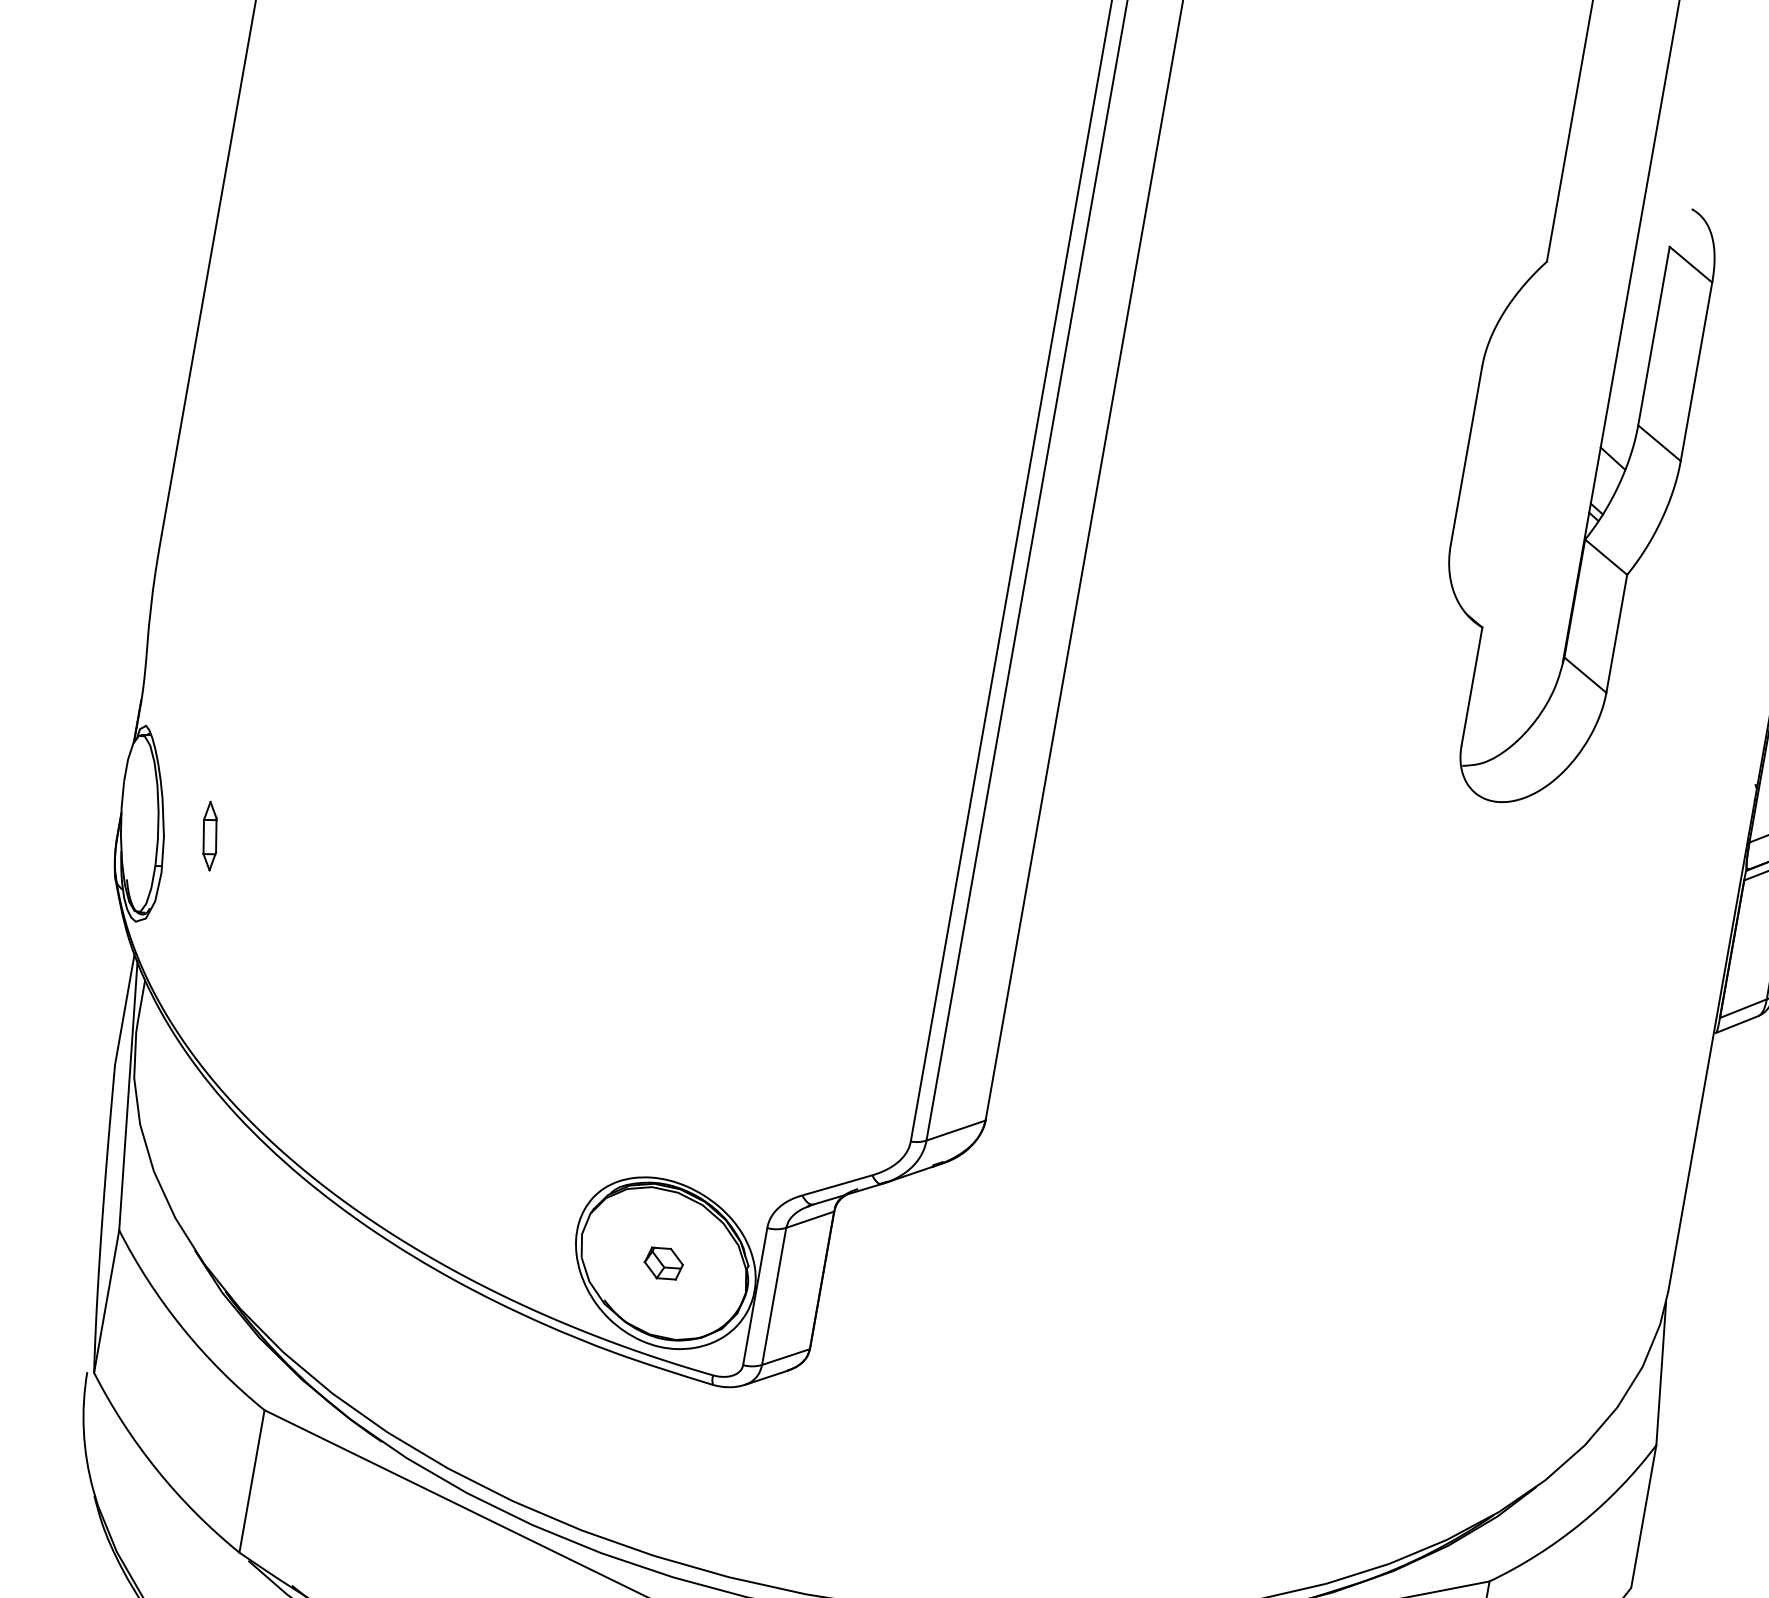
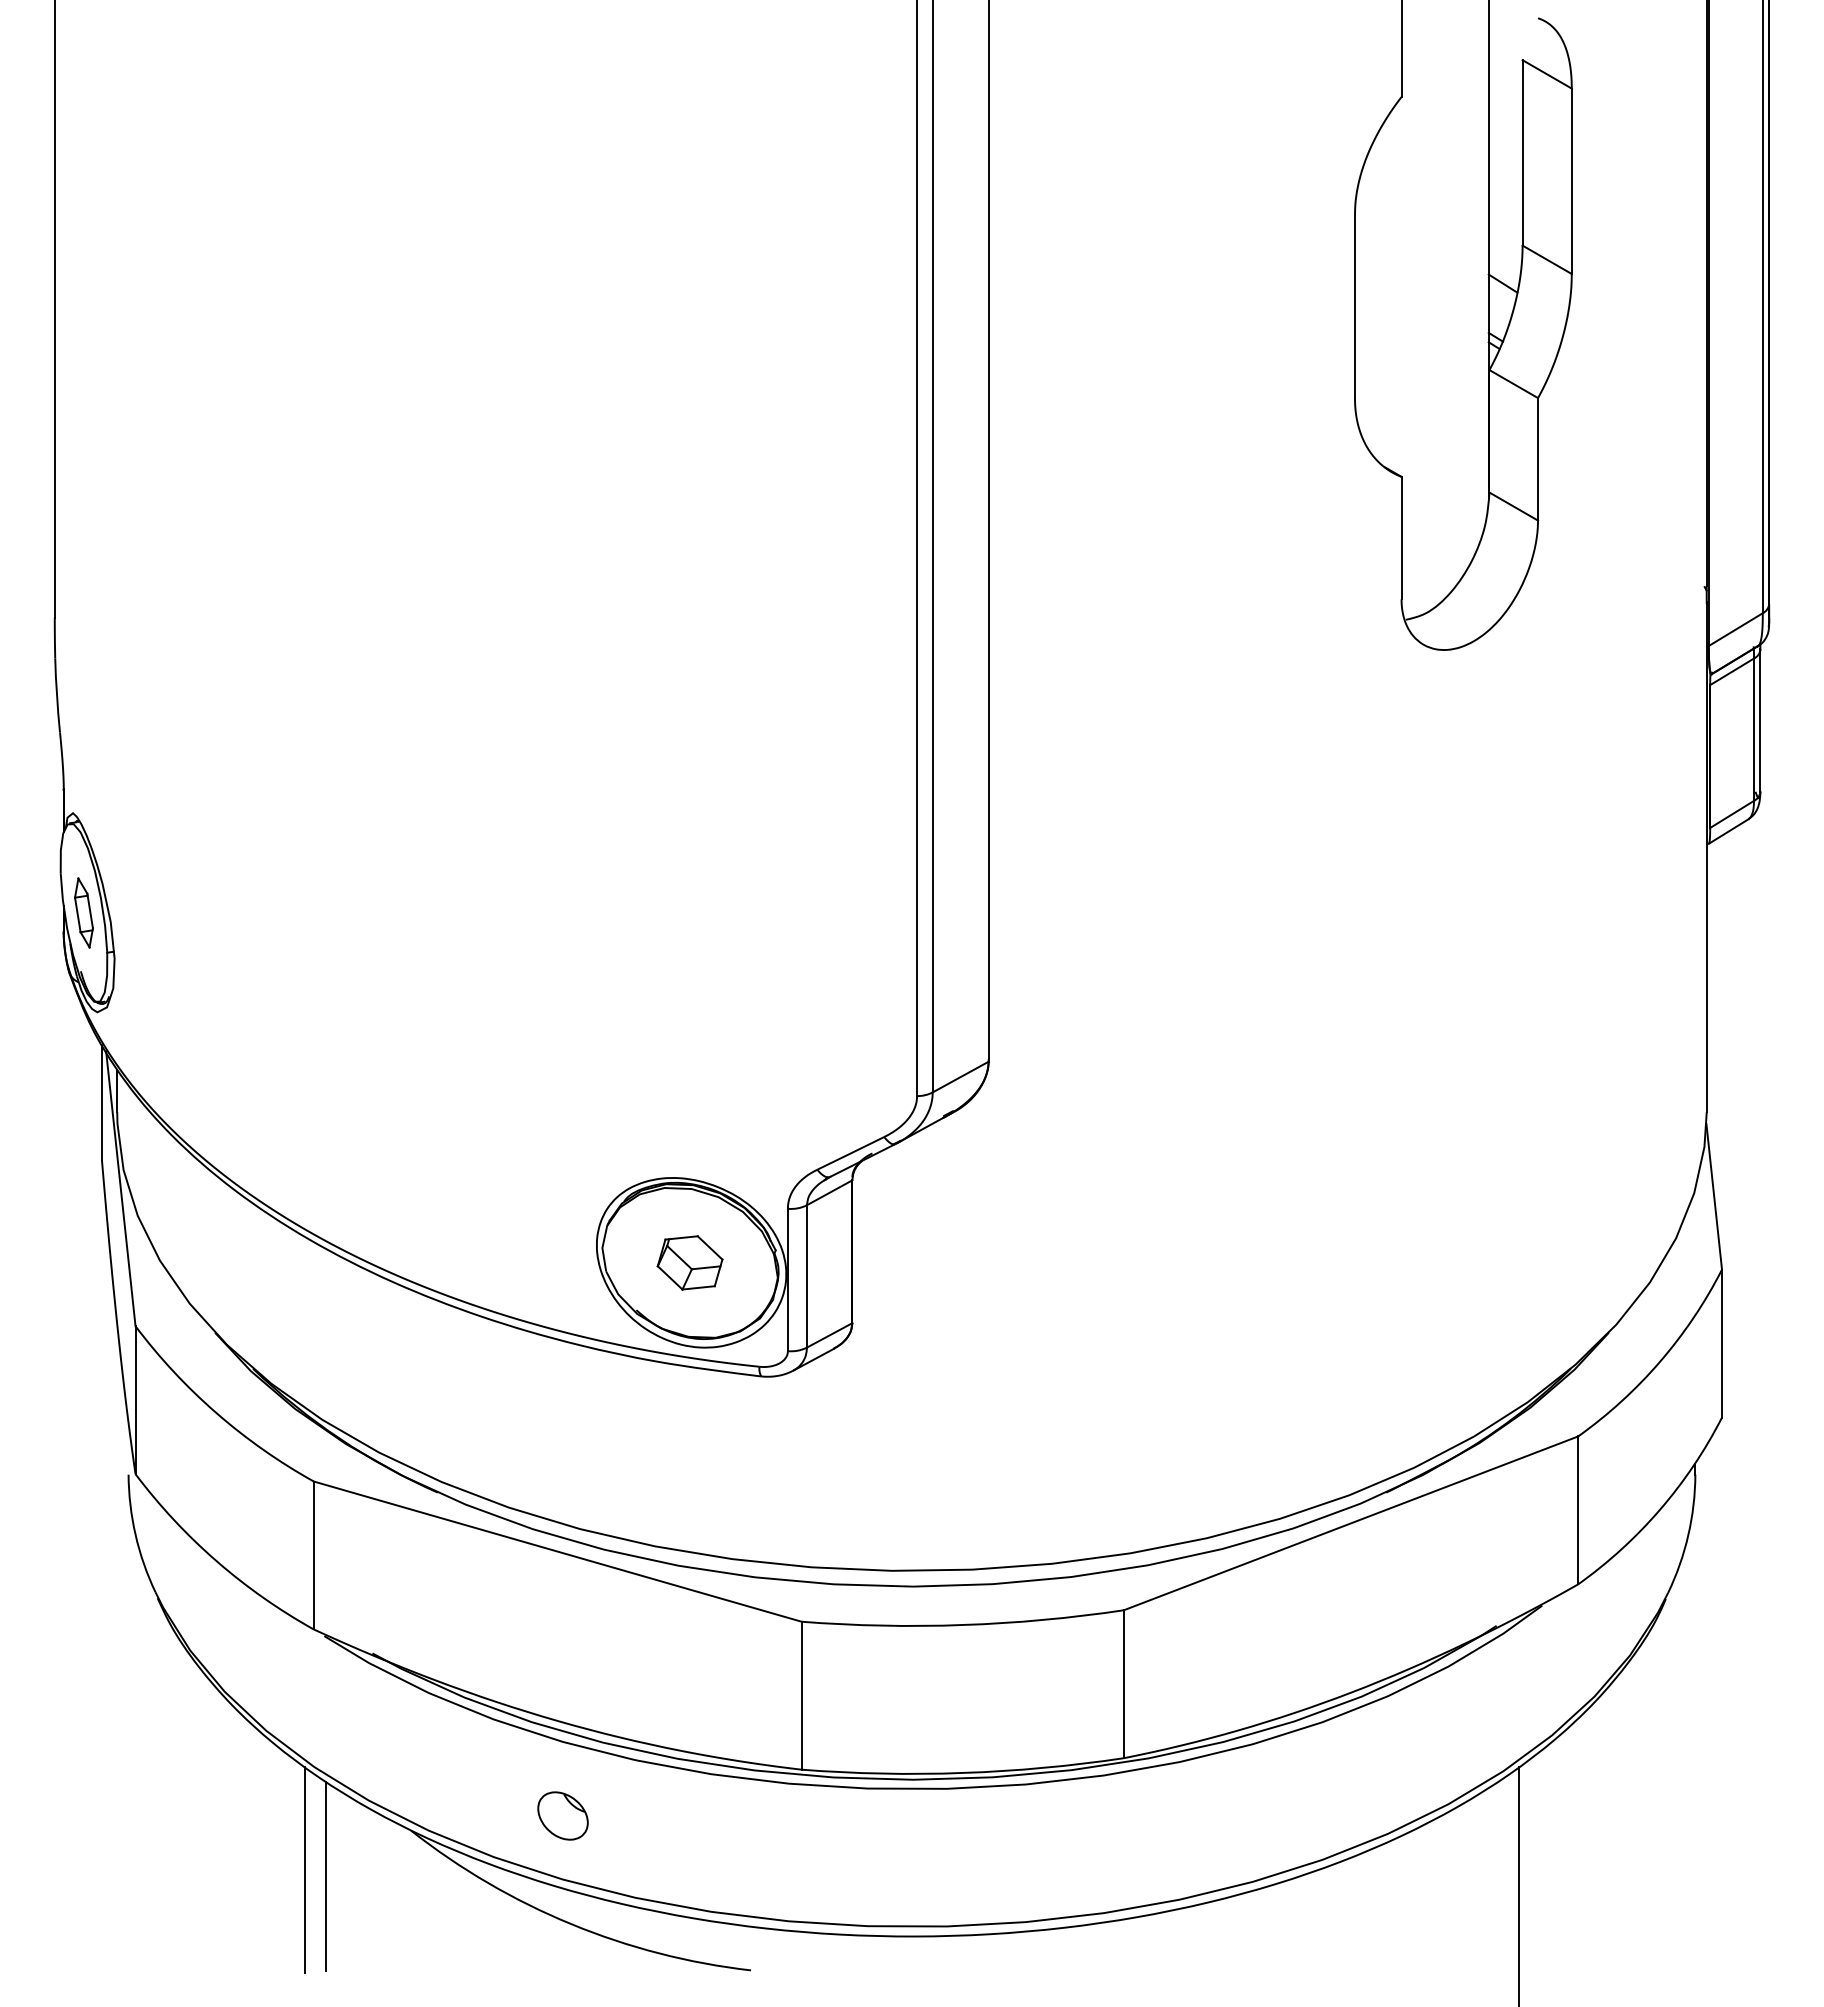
part: (209, 835) -> (83, 912), moved
part: (663, 1263) -> (689, 1262), size x1.67

